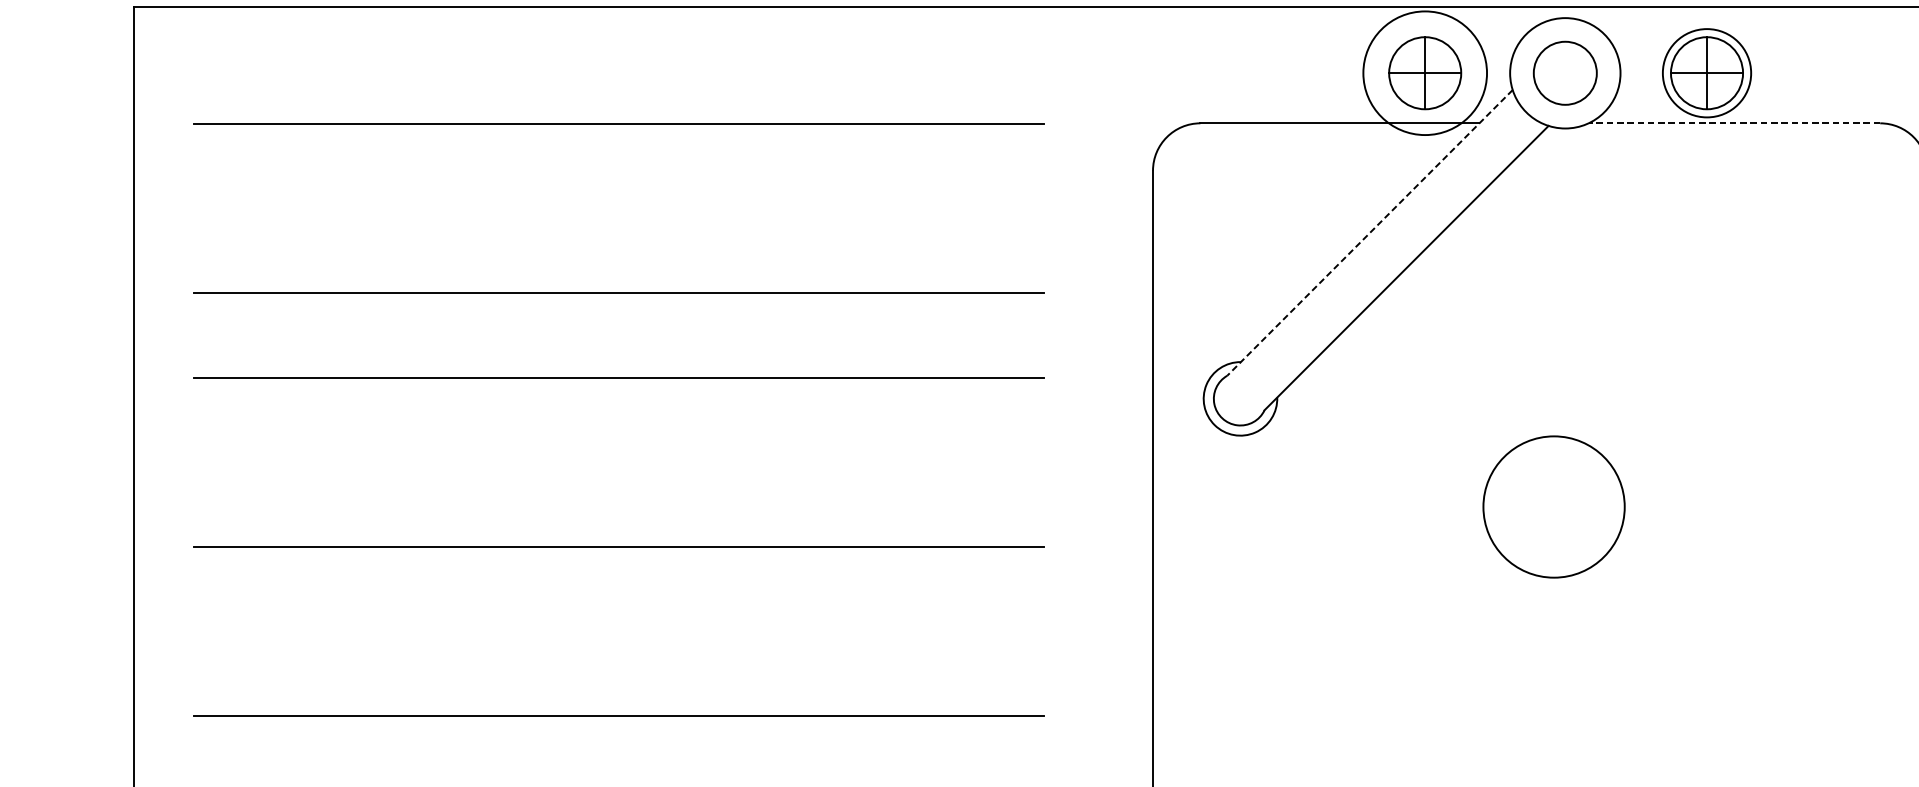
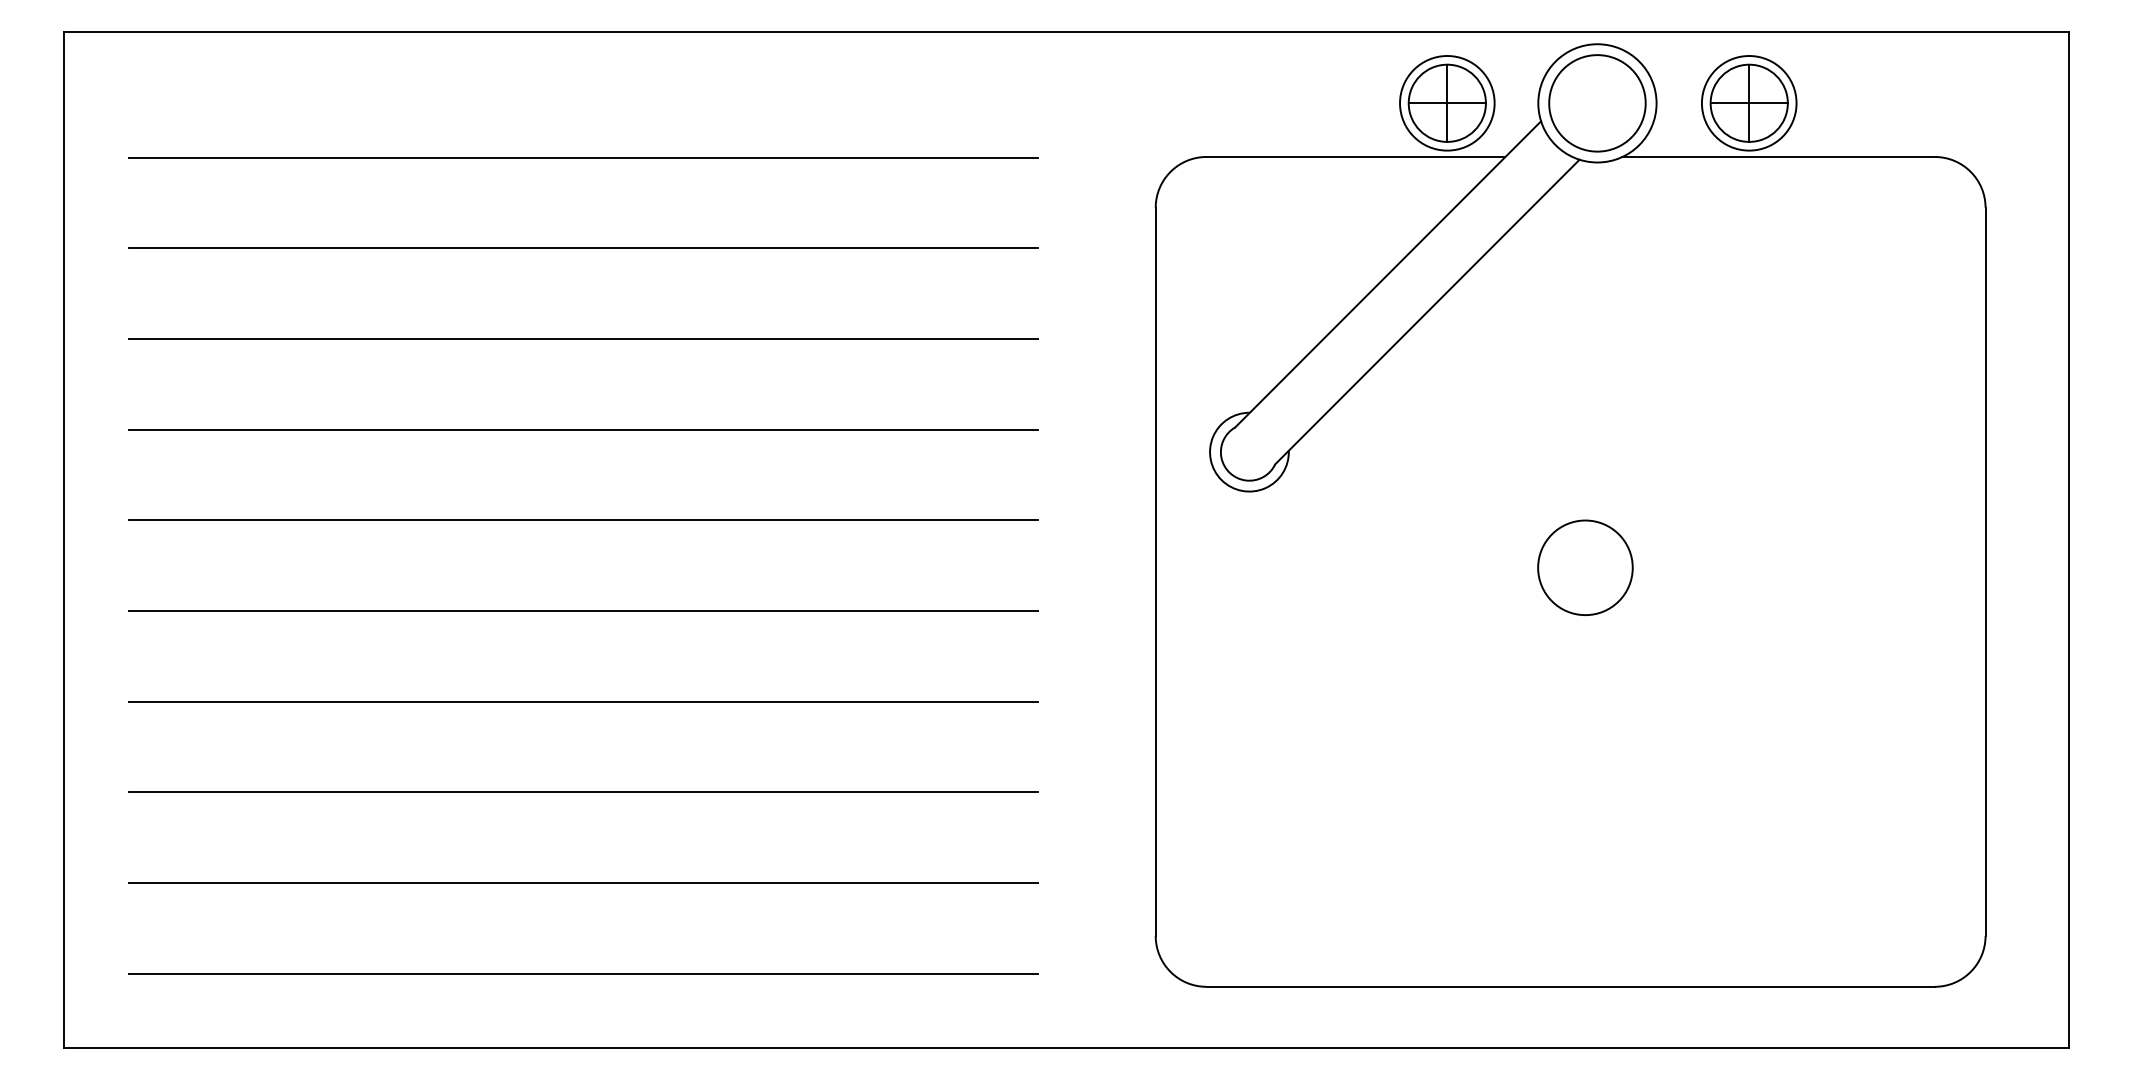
circle: (1425, 73) -> (1447, 103), size x0.71
circle: (1565, 73) -> (1597, 103), size x1.43
line: (1734, 122) -> (1778, 156), dashed -> solid
line: (618, 208) -> (583, 248), added
line: (1369, 233) -> (1387, 274), dashed -> solid
line: (618, 461) -> (583, 519), added
circle: (1554, 506) -> (1585, 567), size x0.62
line: (618, 631) -> (583, 701), added

